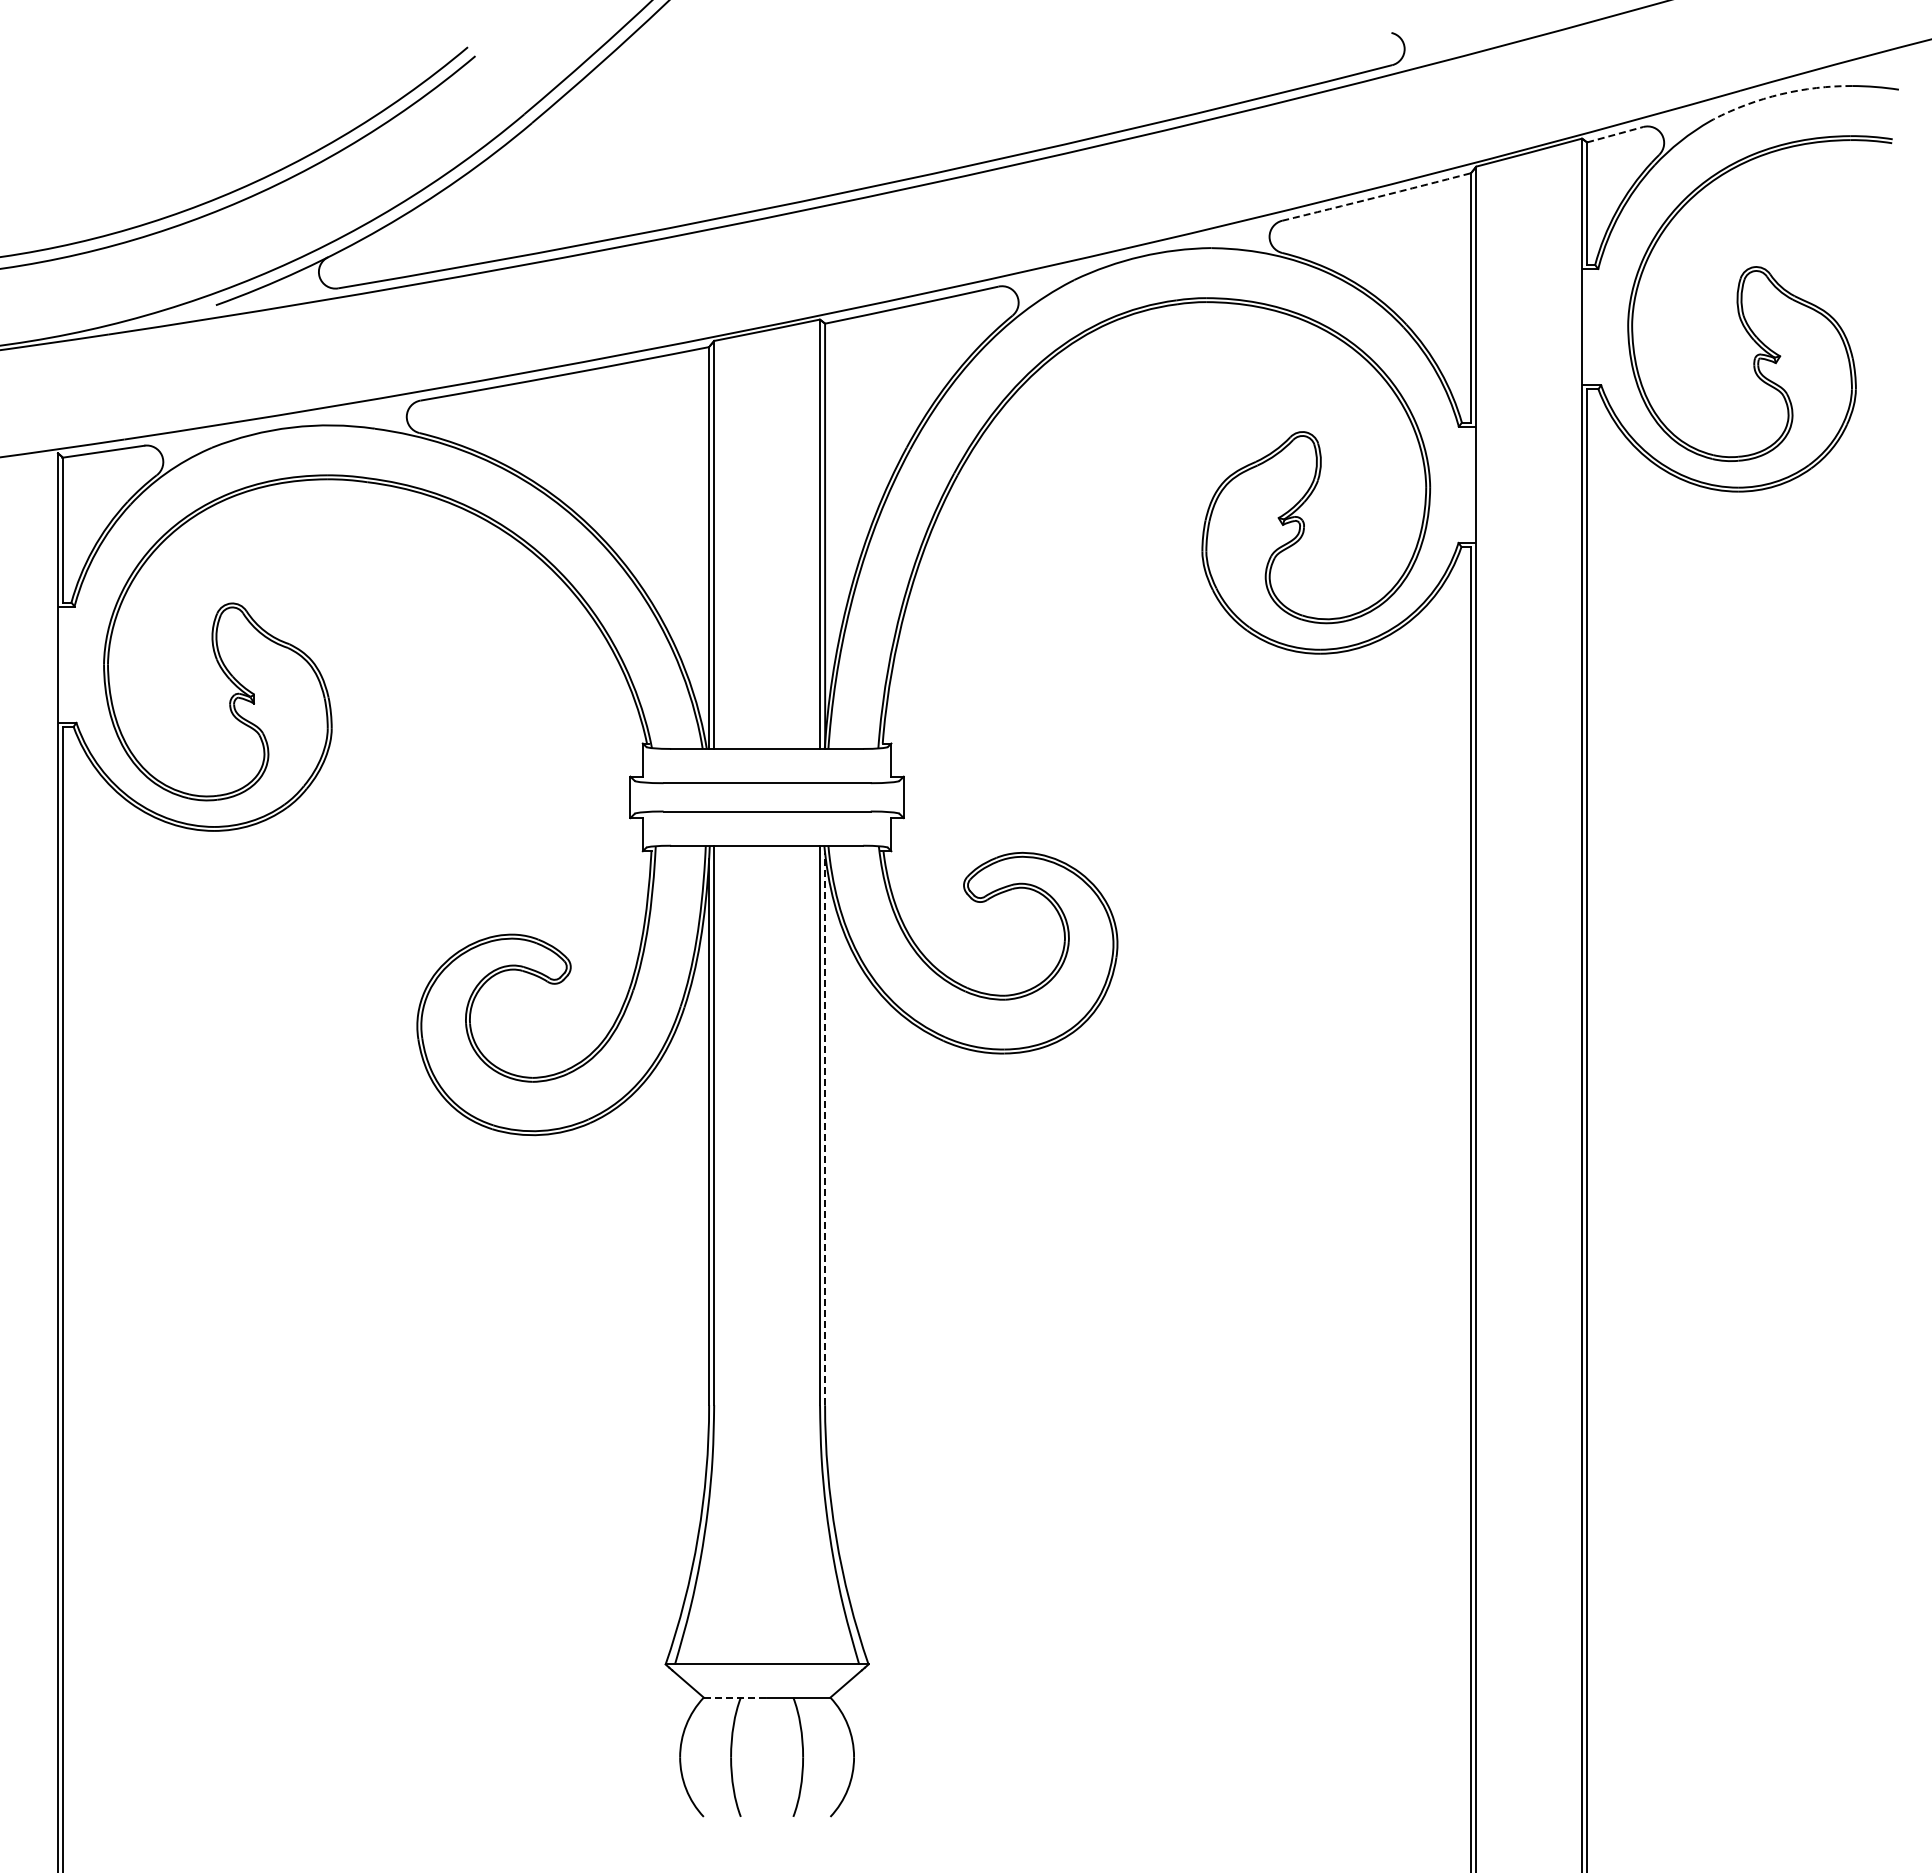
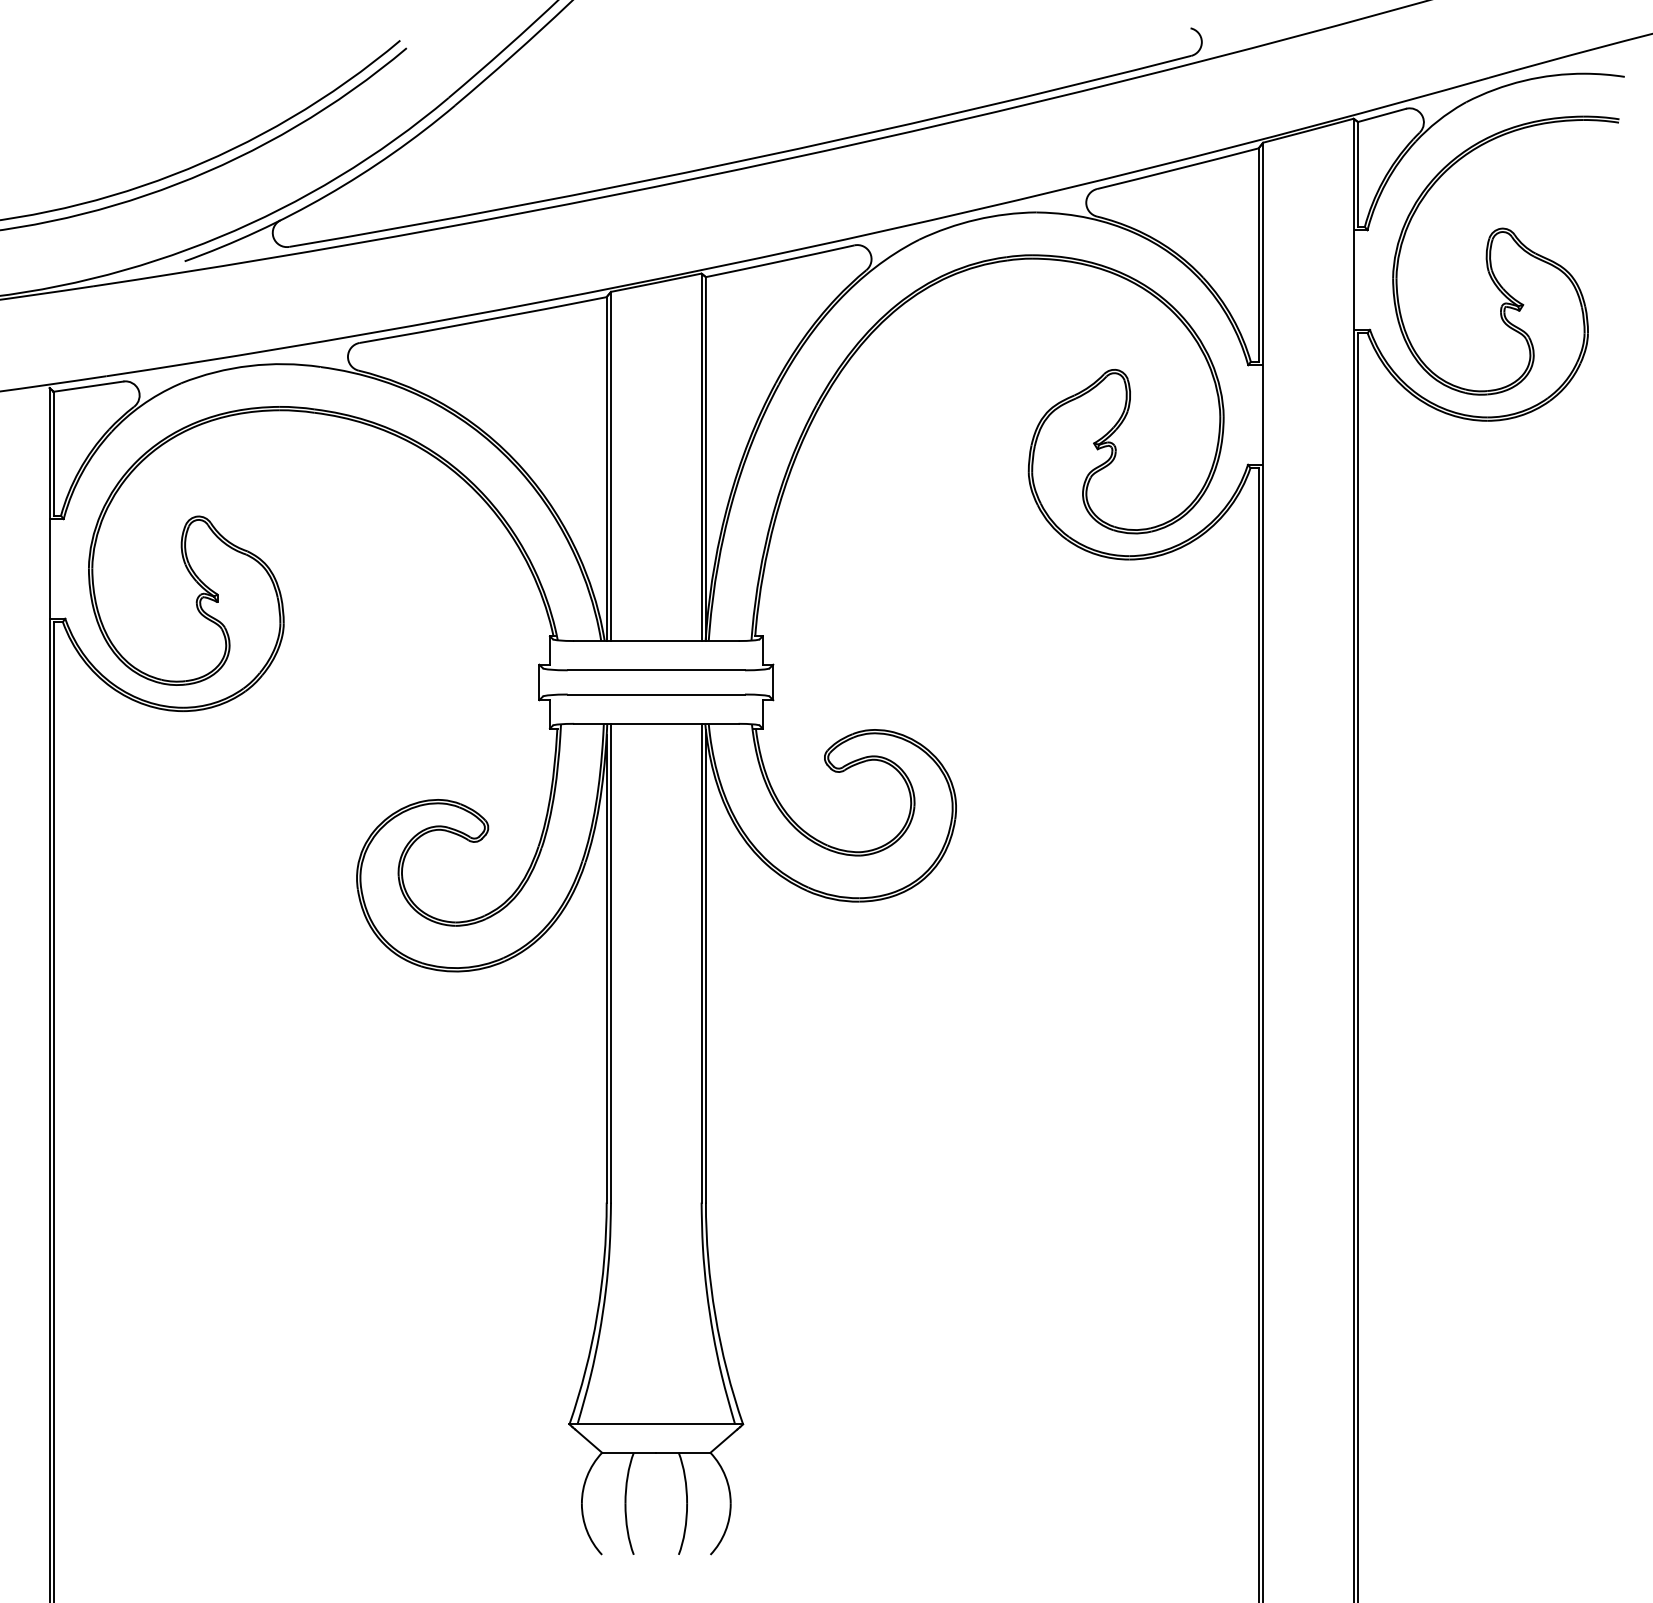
arc: (1781, 94) -> (1524, 81), dashed -> solid
line: (1615, 134) -> (1382, 115), dashed -> solid
arc: (1376, 197) -> (1177, 169), dashed -> solid
line: (825, 1128) -> (706, 965), dashed -> solid
line: (735, 1697) -> (629, 1452), dashed -> solid

